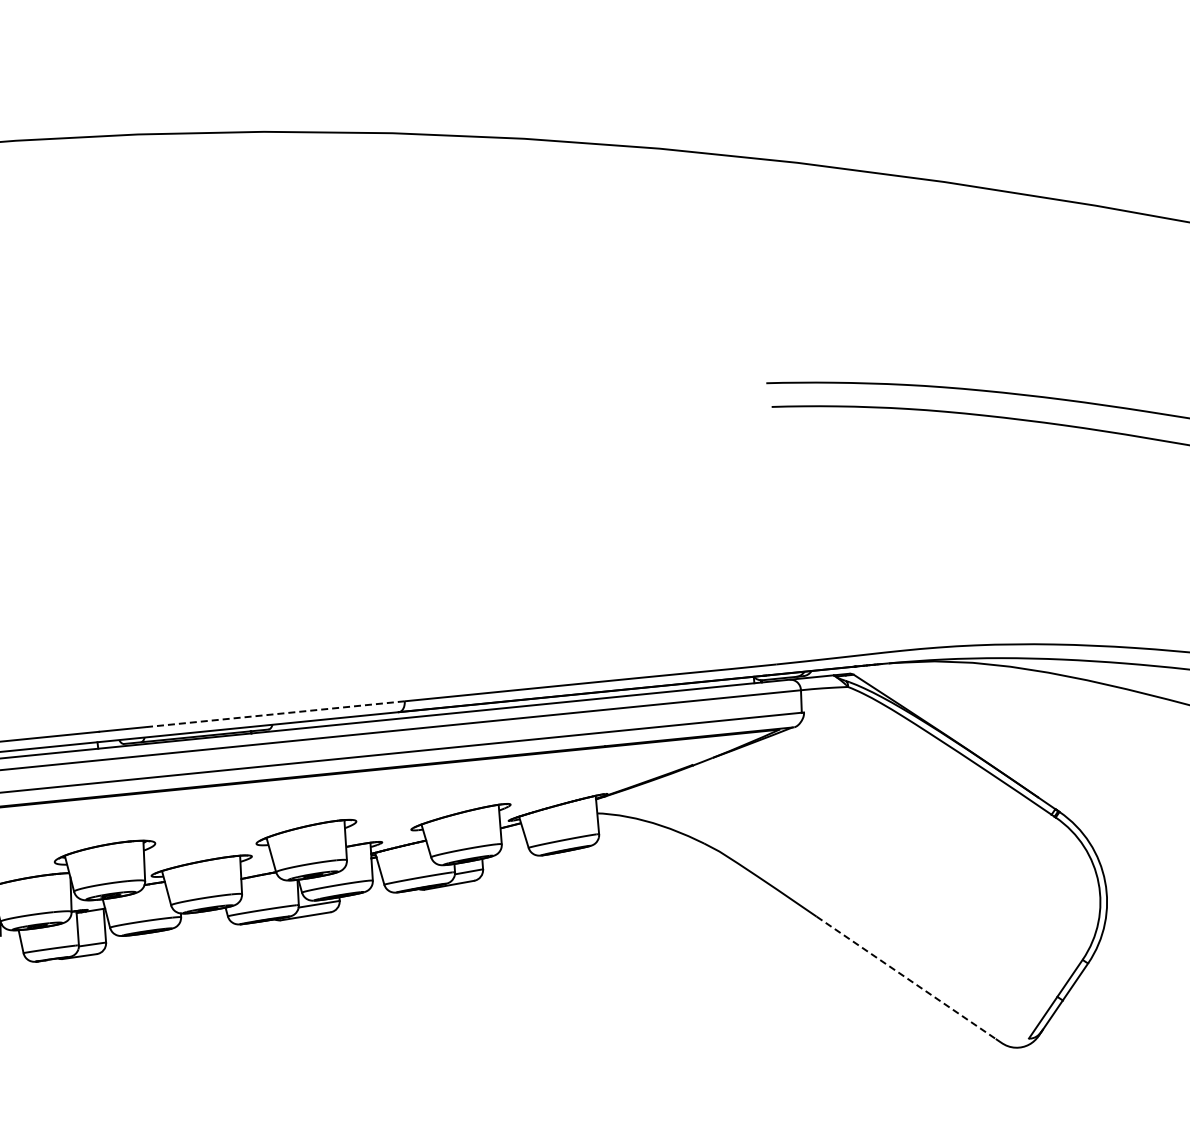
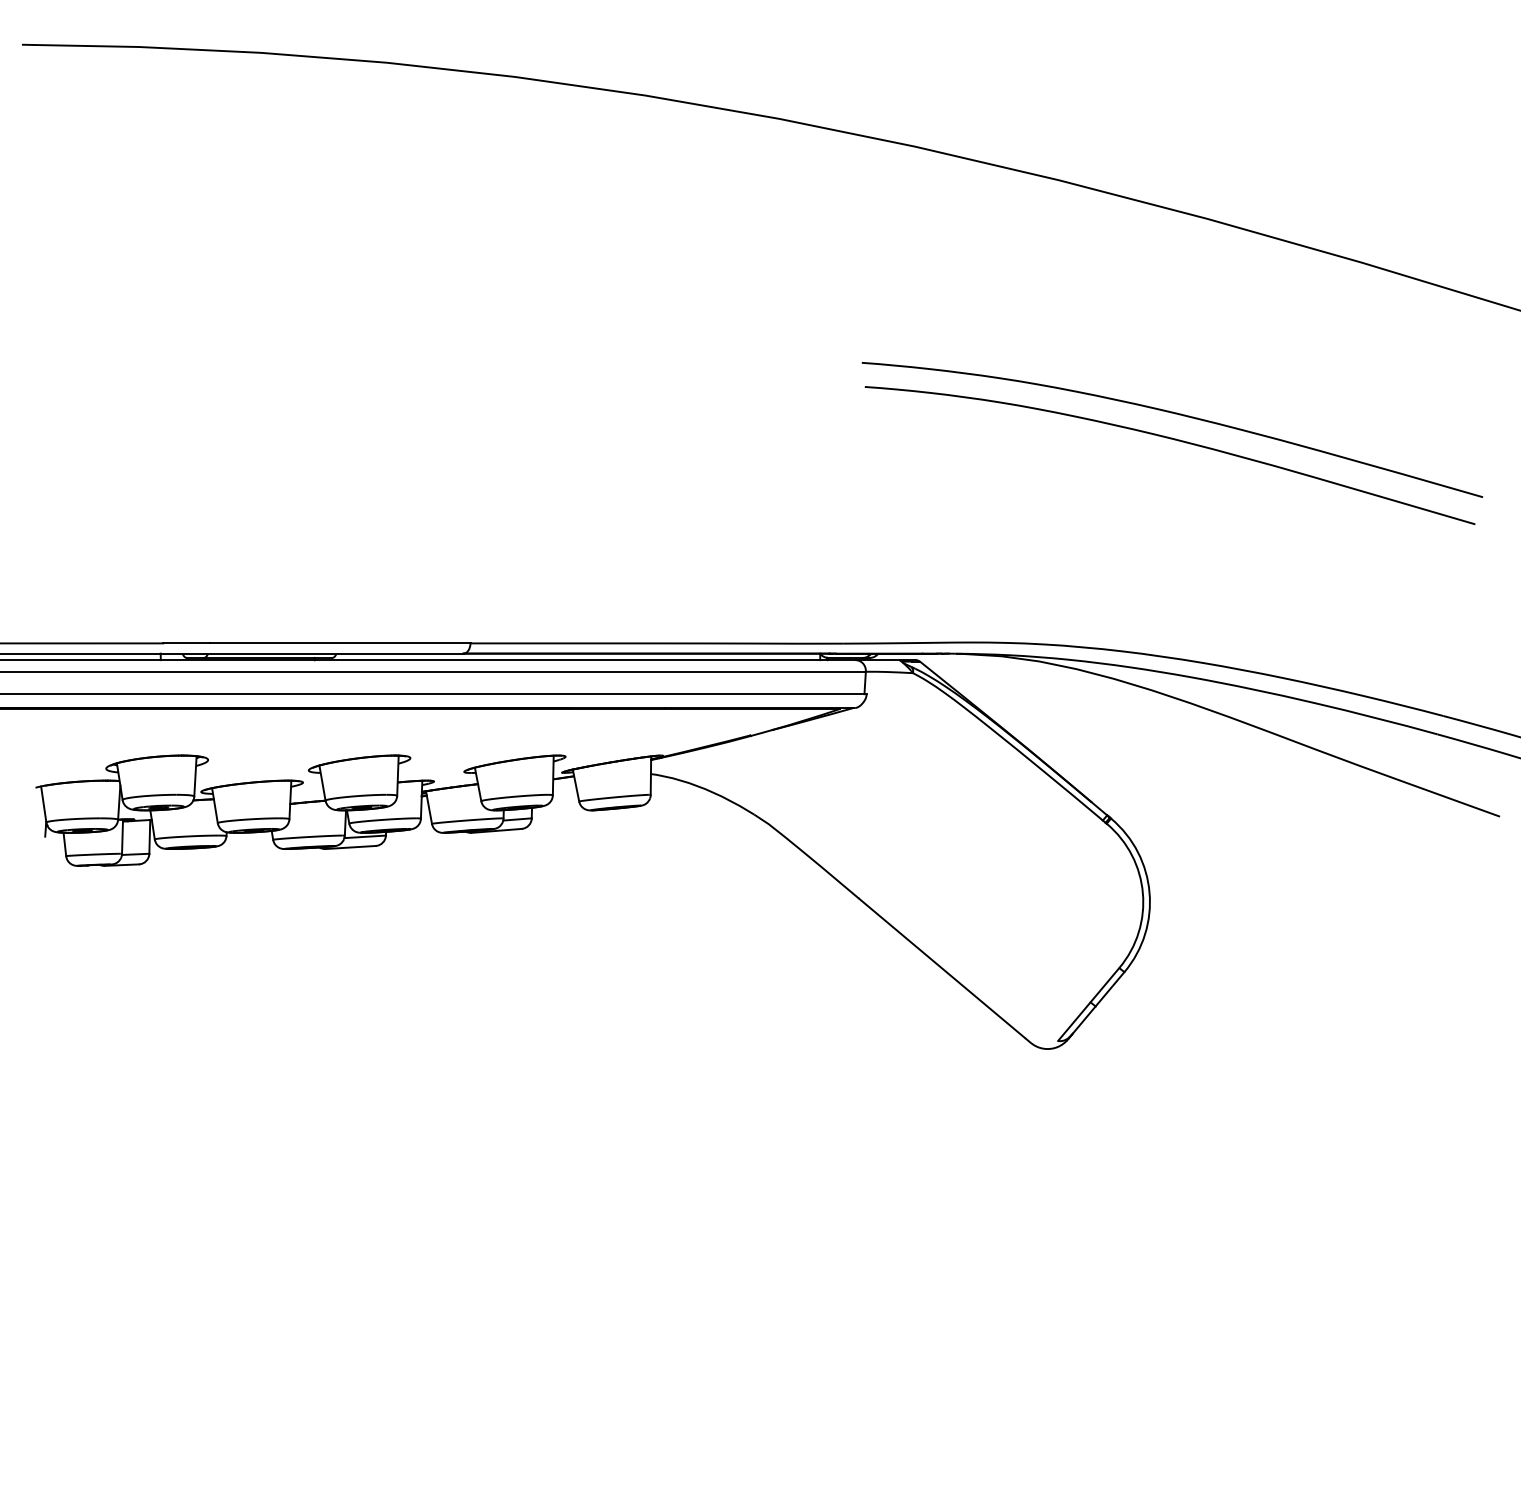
line: (274, 714) -> (339, 643), dashed -> solid
line: (906, 977) -> (942, 968), dashed -> solid

